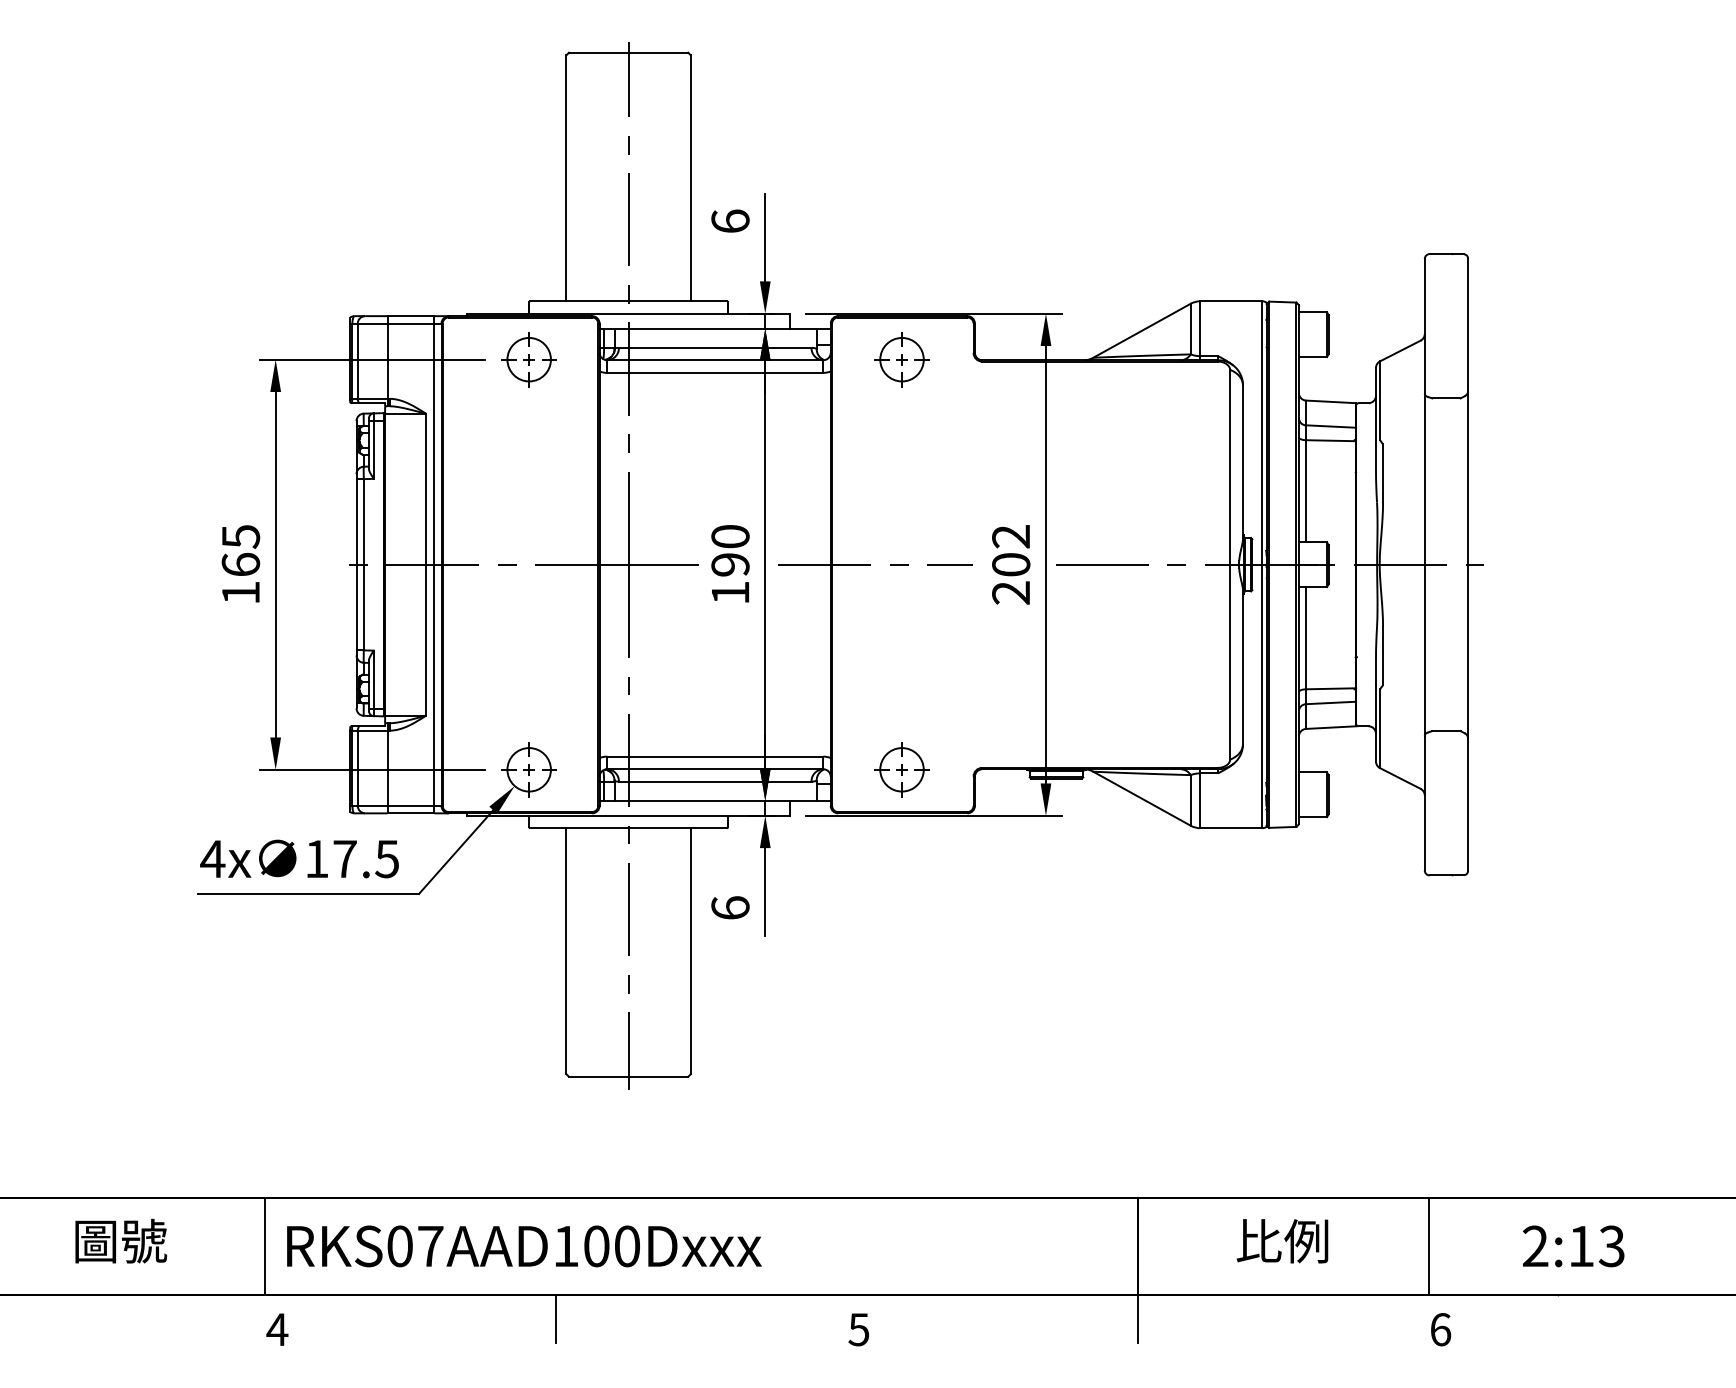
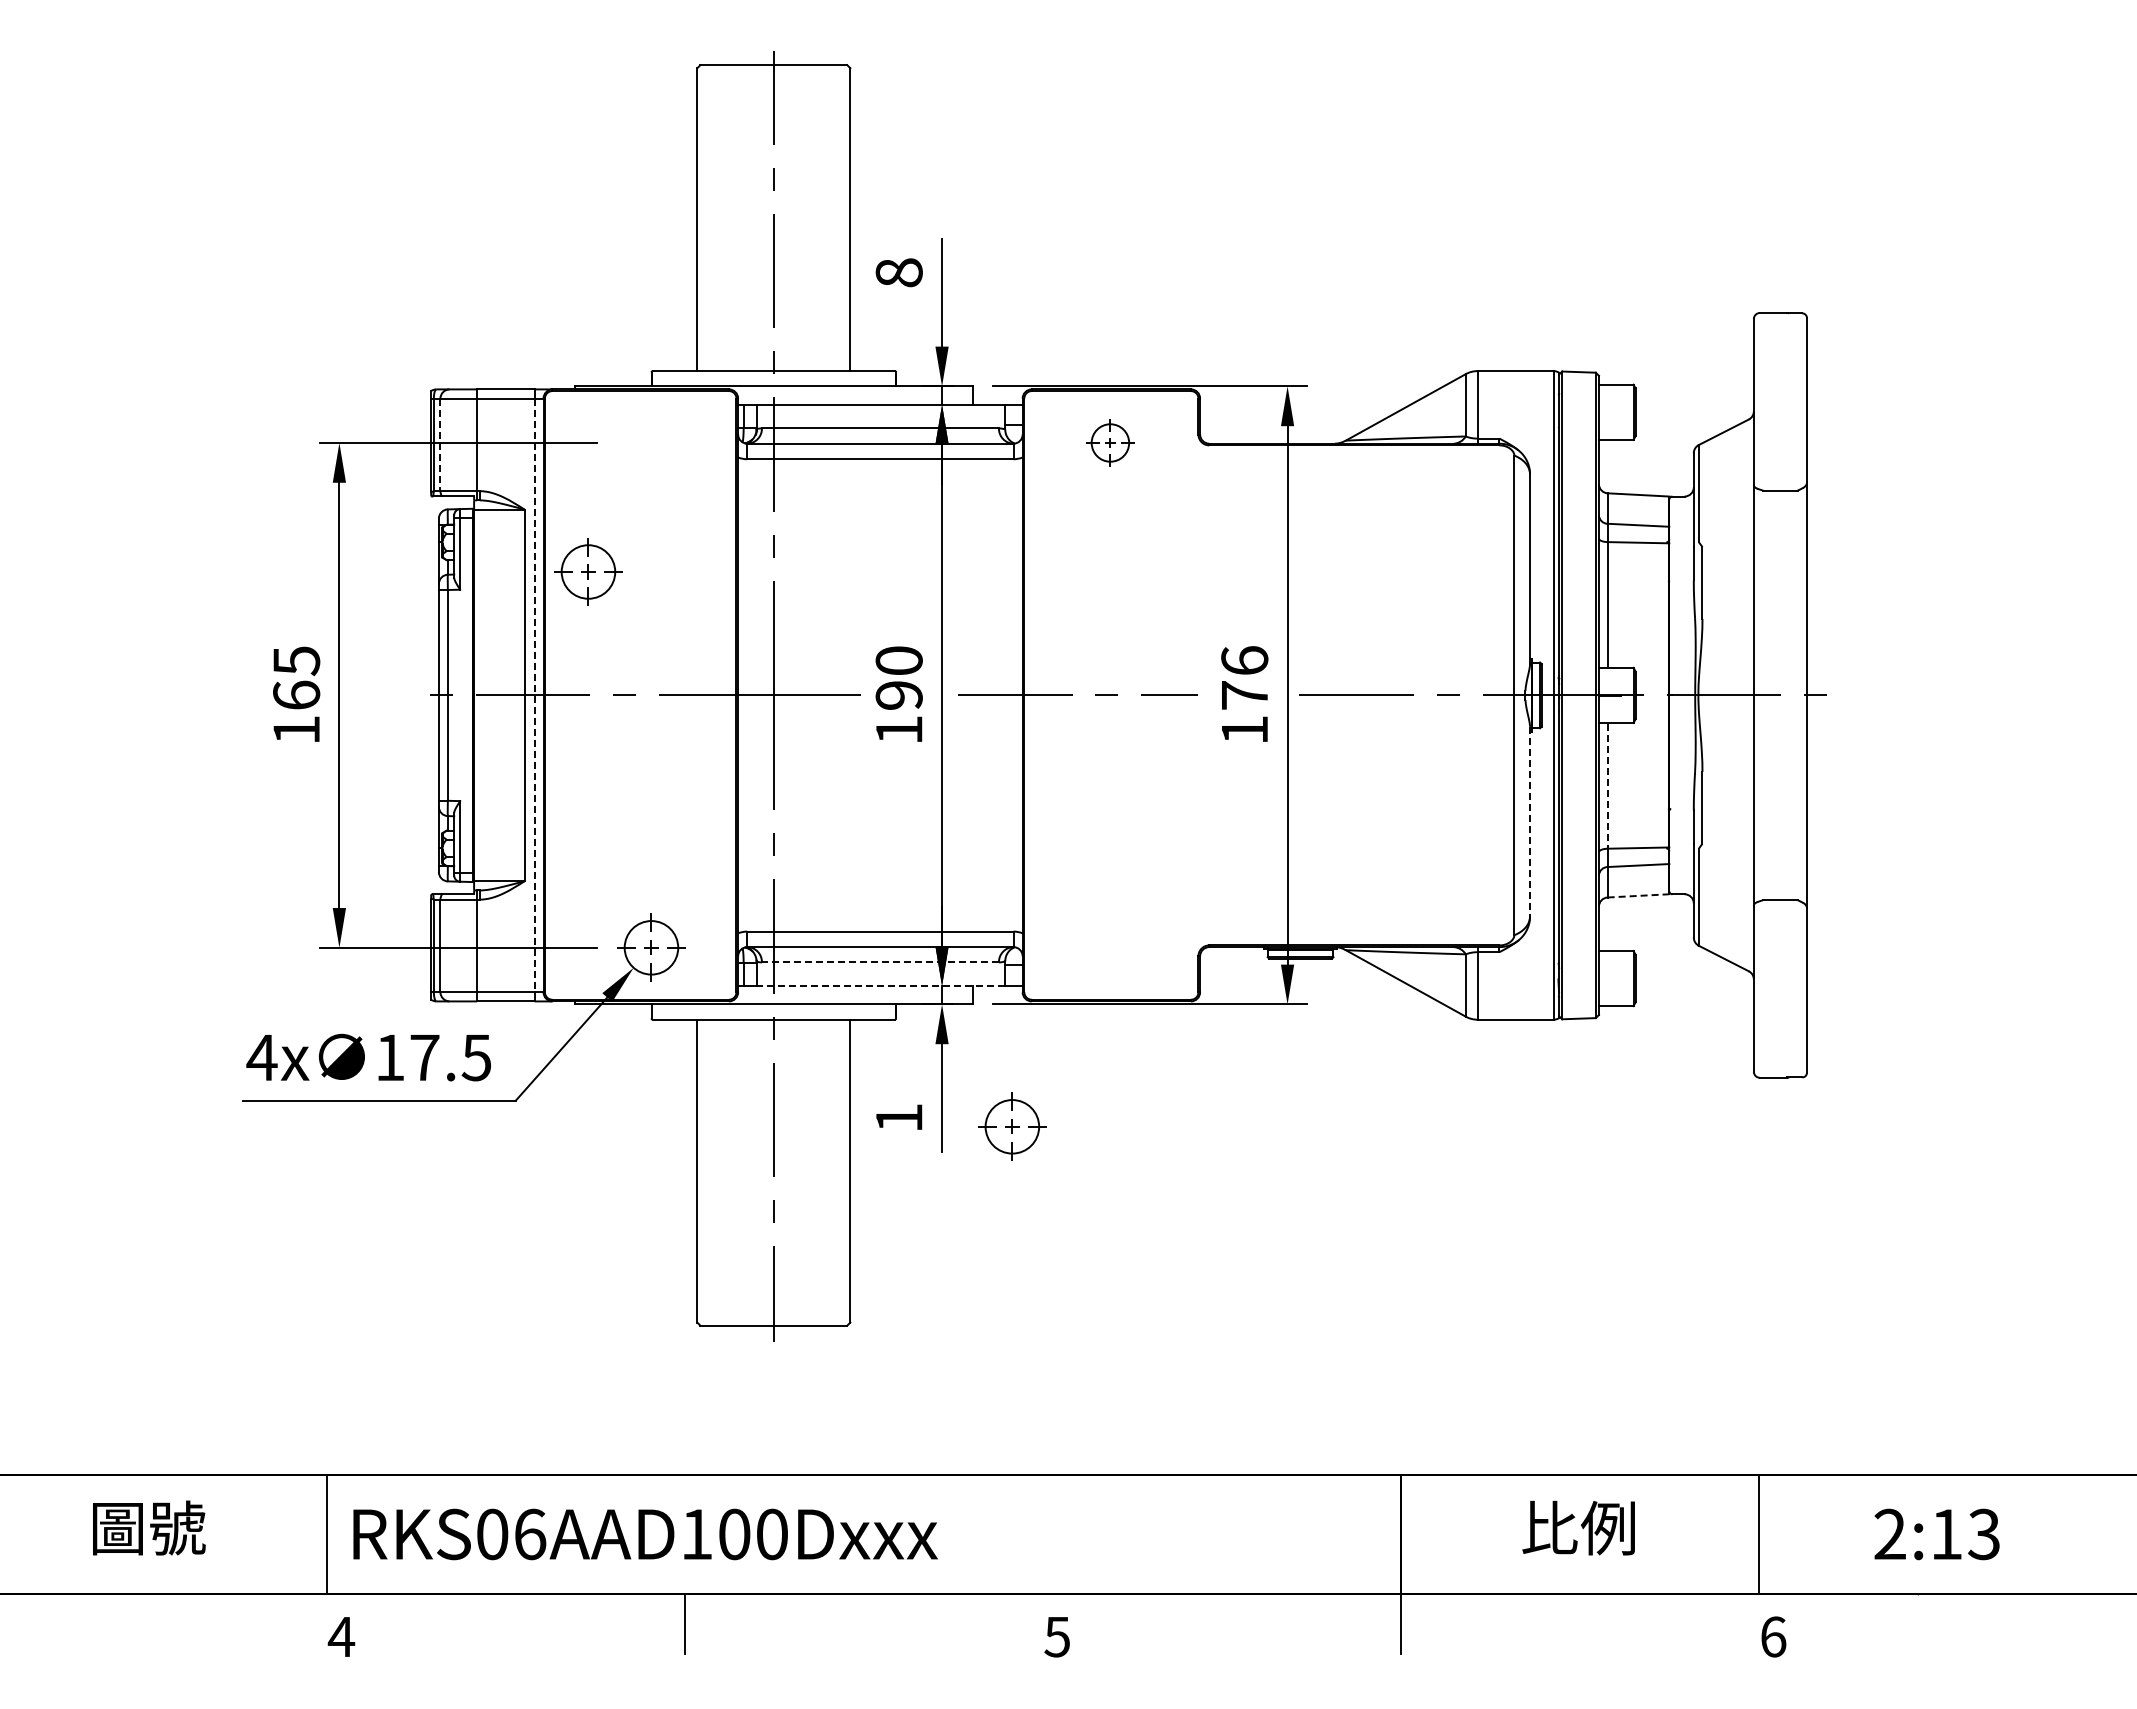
text: (729, 221) -> (898, 272), 6 -> 8
part: (529, 359) -> (588, 571), moved
part: (902, 359) -> (1110, 442), size x0.7
line: (357, 361) -> (440, 445), solid -> dashed
line: (434, 564) -> (534, 695), solid -> dashed
text: (1010, 564) -> (1244, 695), 202 -> 176
line: (1305, 639) -> (1607, 787), solid -> dashed
line: (1243, 667) -> (1530, 821), solid -> dashed
line: (1331, 727) -> (1638, 895), solid -> dashed
part: (902, 769) -> (1012, 1126), moved
line: (715, 781) -> (880, 962), solid -> dashed
line: (715, 801) -> (880, 986), solid -> dashed
text: (729, 907) -> (898, 1117), 6 -> 1
text: (430, 1246) -> (530, 1534), RKS07AAD100Dxxx -> RKS06AAD100Dxxx

